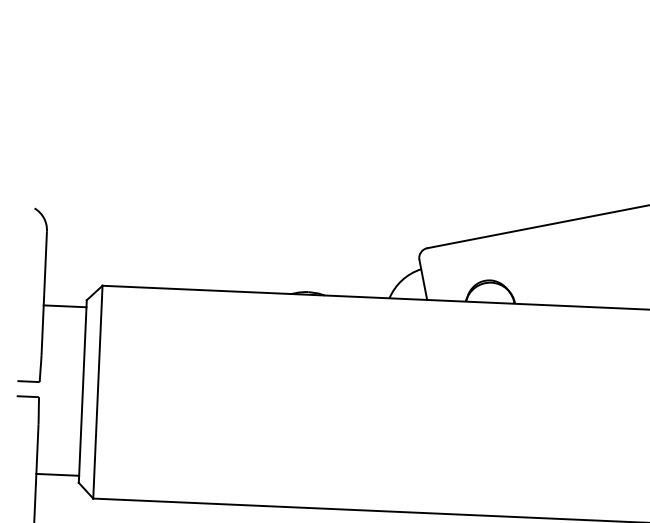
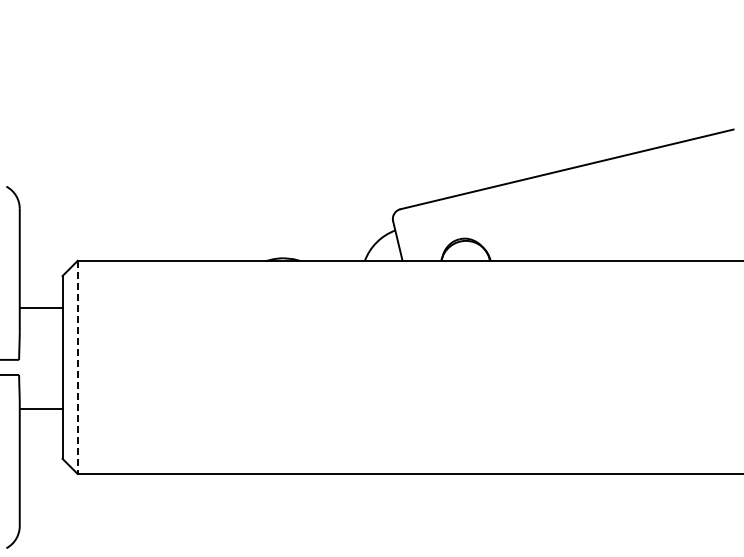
line: (64, 306) -> (40, 308), moved
line: (97, 392) -> (77, 367), solid -> dashed
line: (57, 474) -> (40, 408), moved

